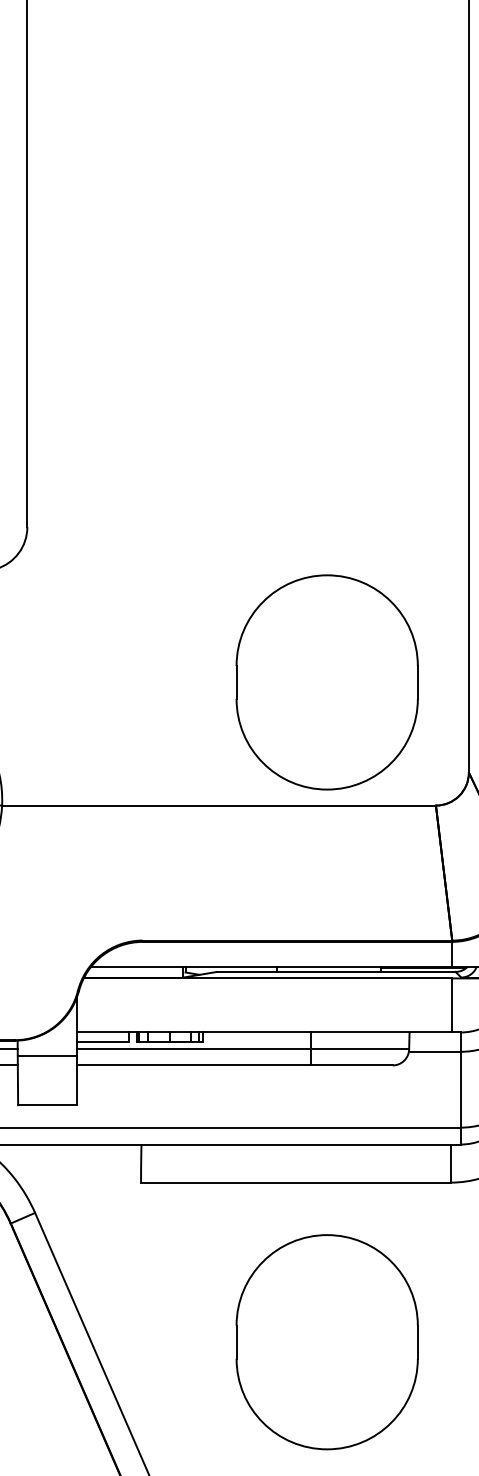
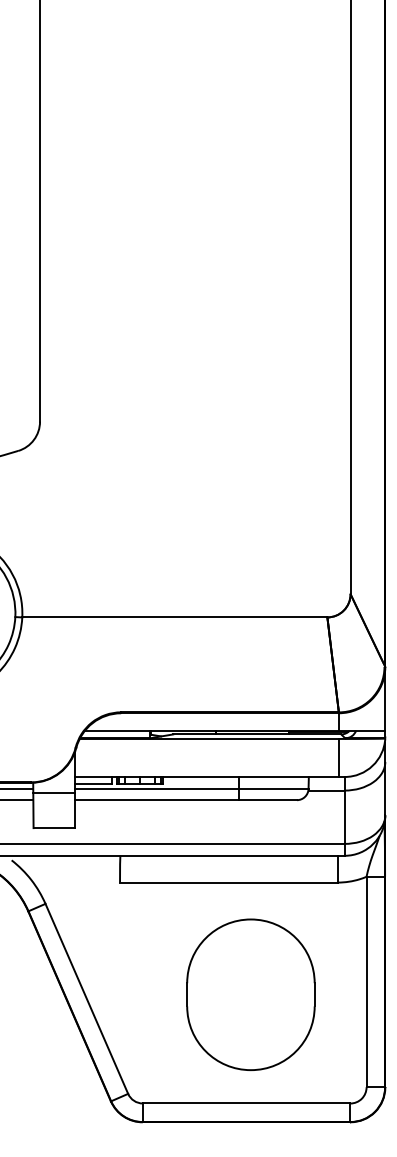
part: (326, 682) -> (250, 530), removed

